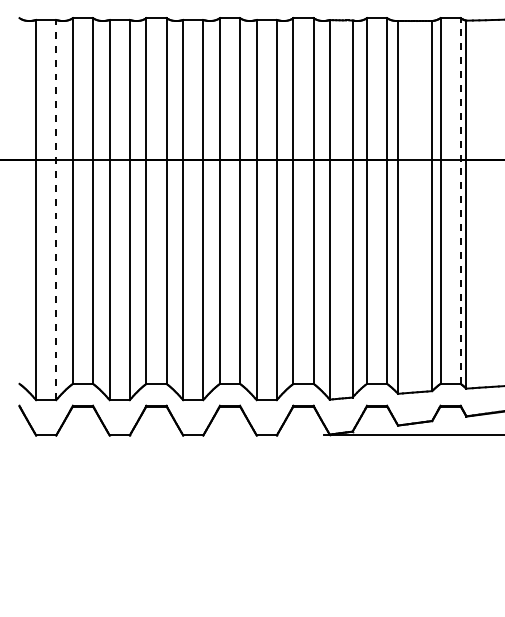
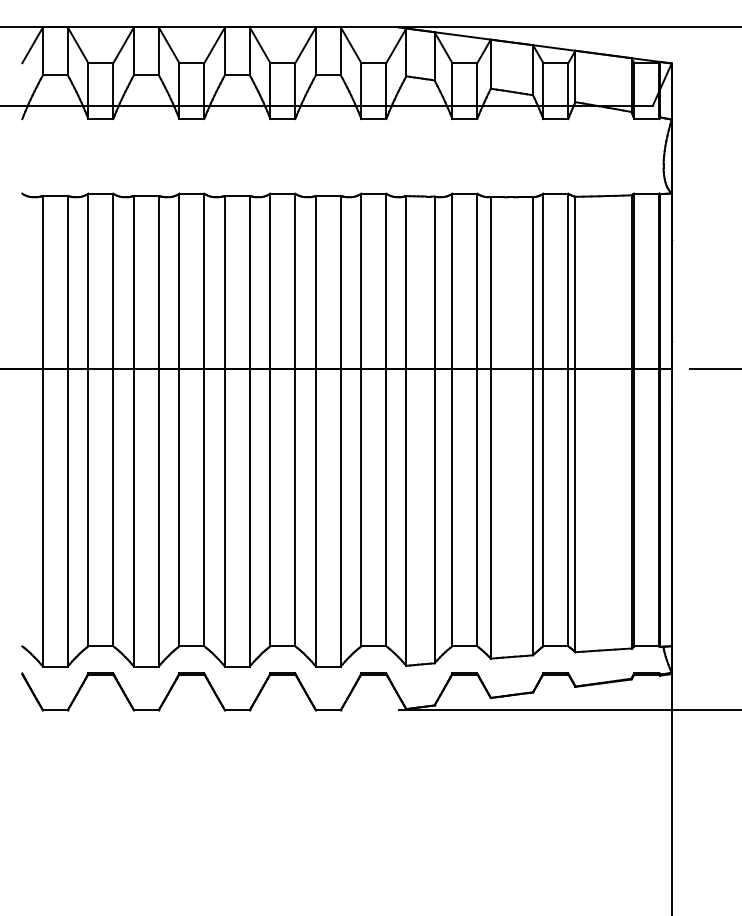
line: (460, 200) -> (568, 419), dashed -> solid
line: (56, 209) -> (67, 430), dashed -> solid

